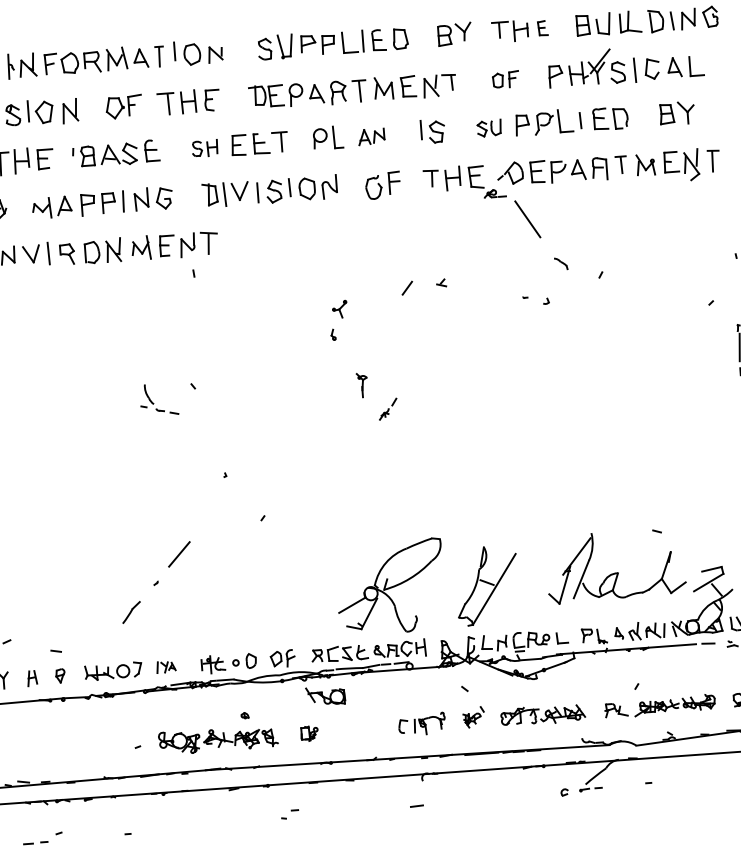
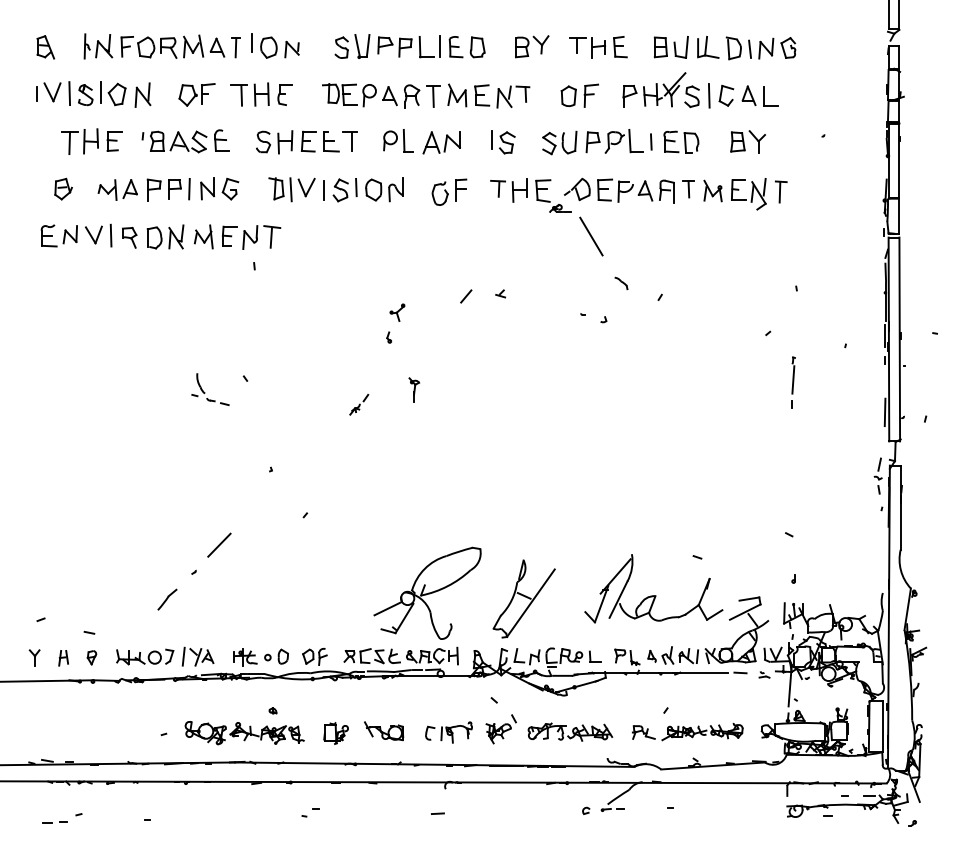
part: (542, 28) -> (620, 47), size x1.43
part: (505, 79) -> (579, 95), size x1.43
part: (489, 127) -> (559, 142), size x1.43
part: (371, 136) -> (441, 142), size x1.43
part: (204, 148) -> (274, 142), size x1.43
part: (388, 408) -> (359, 404), moved
part: (165, 666) -> (197, 656), size x1.67
part: (326, 696) -> (384, 731), moved
part: (473, 717) -> (500, 729), size x1.43
part: (308, 733) -> (335, 733), size x1.43

